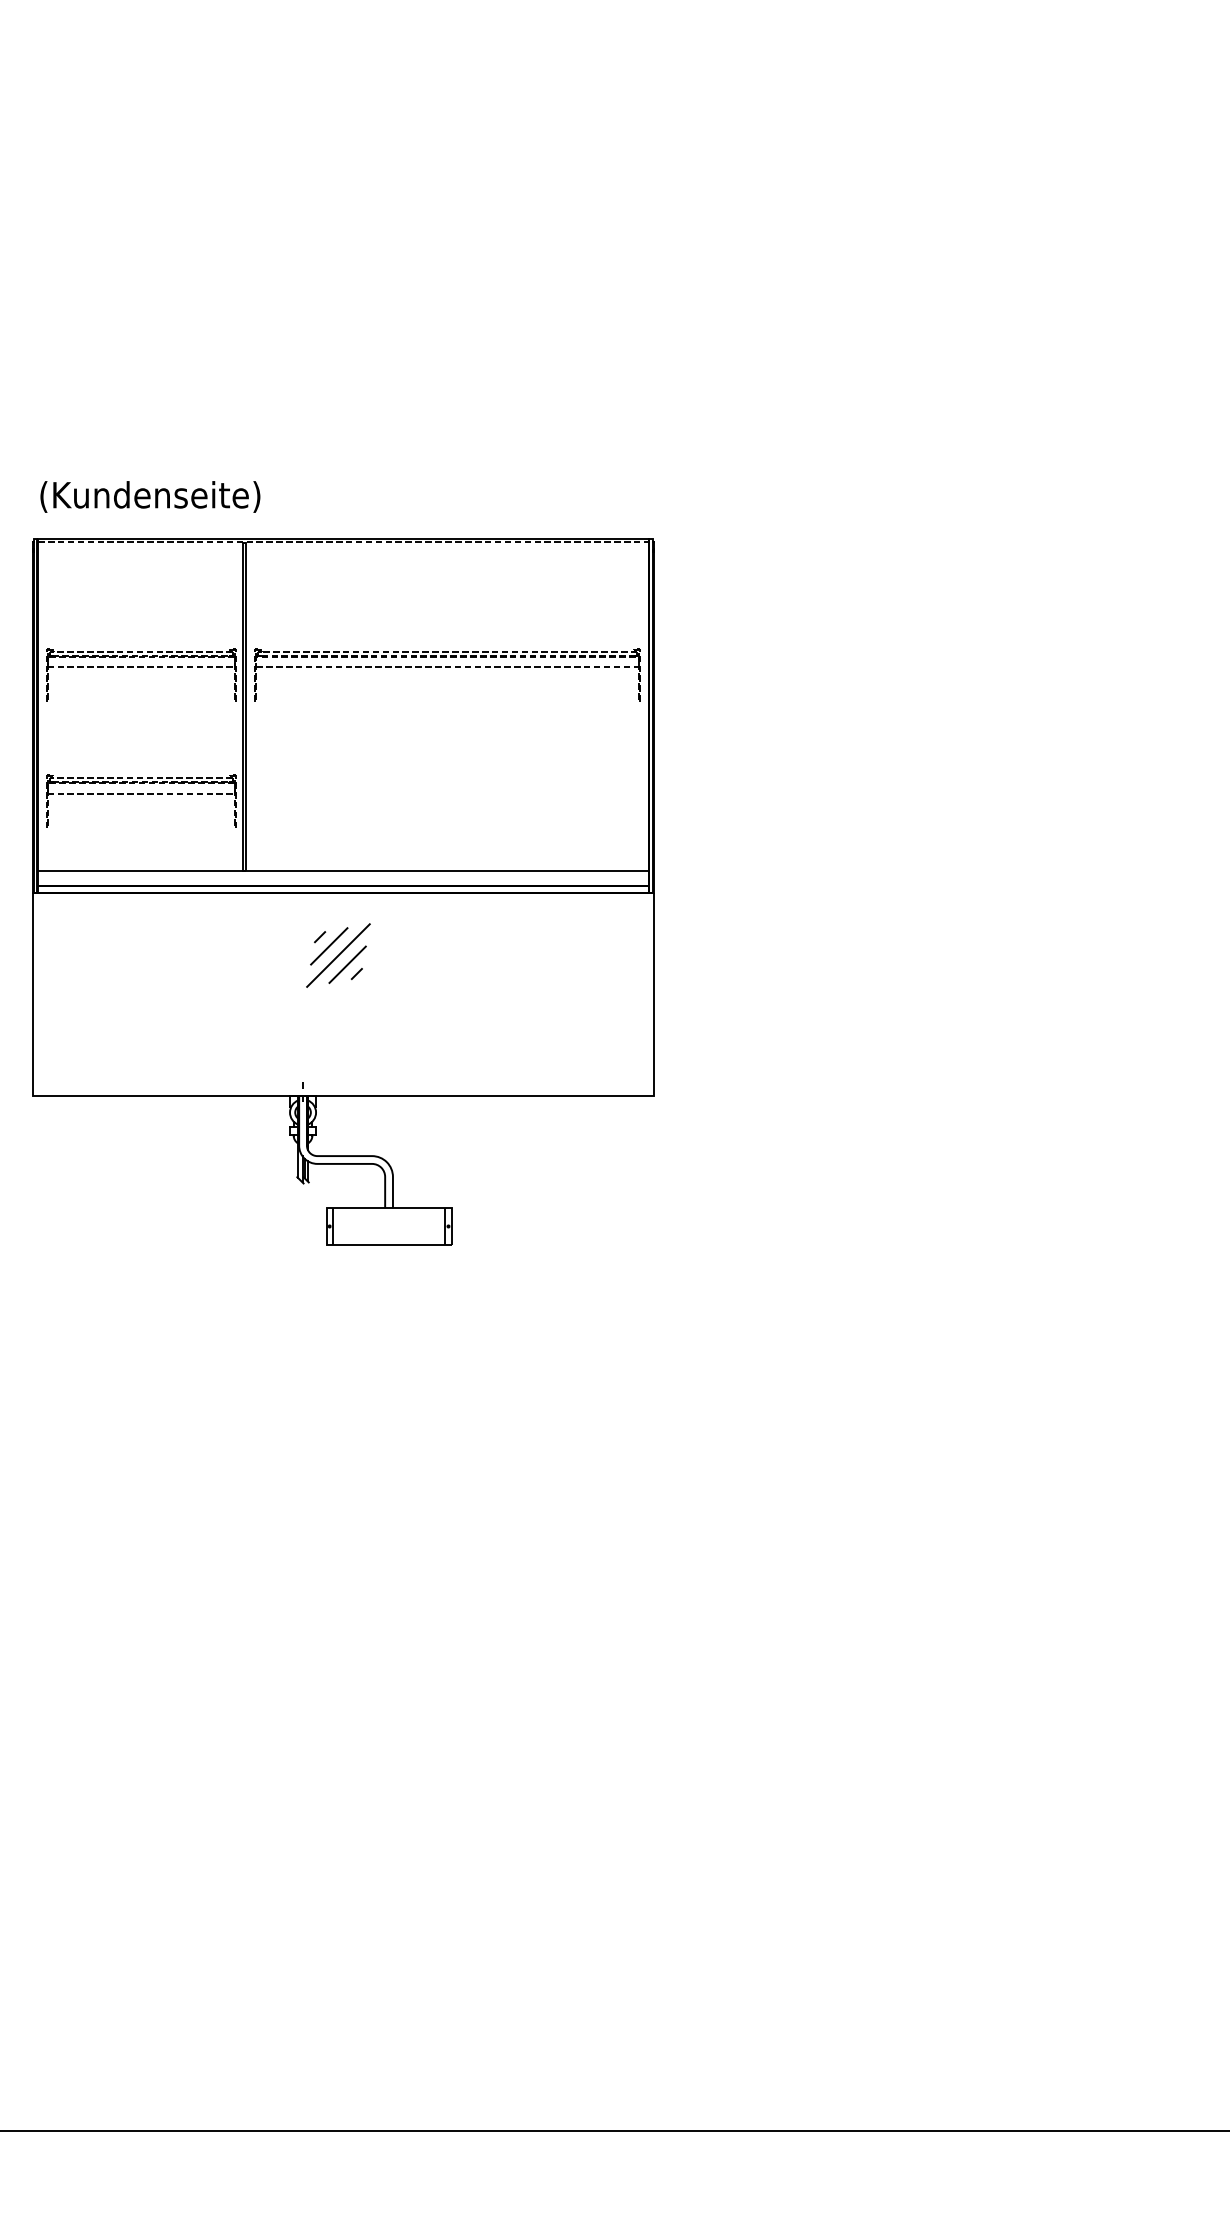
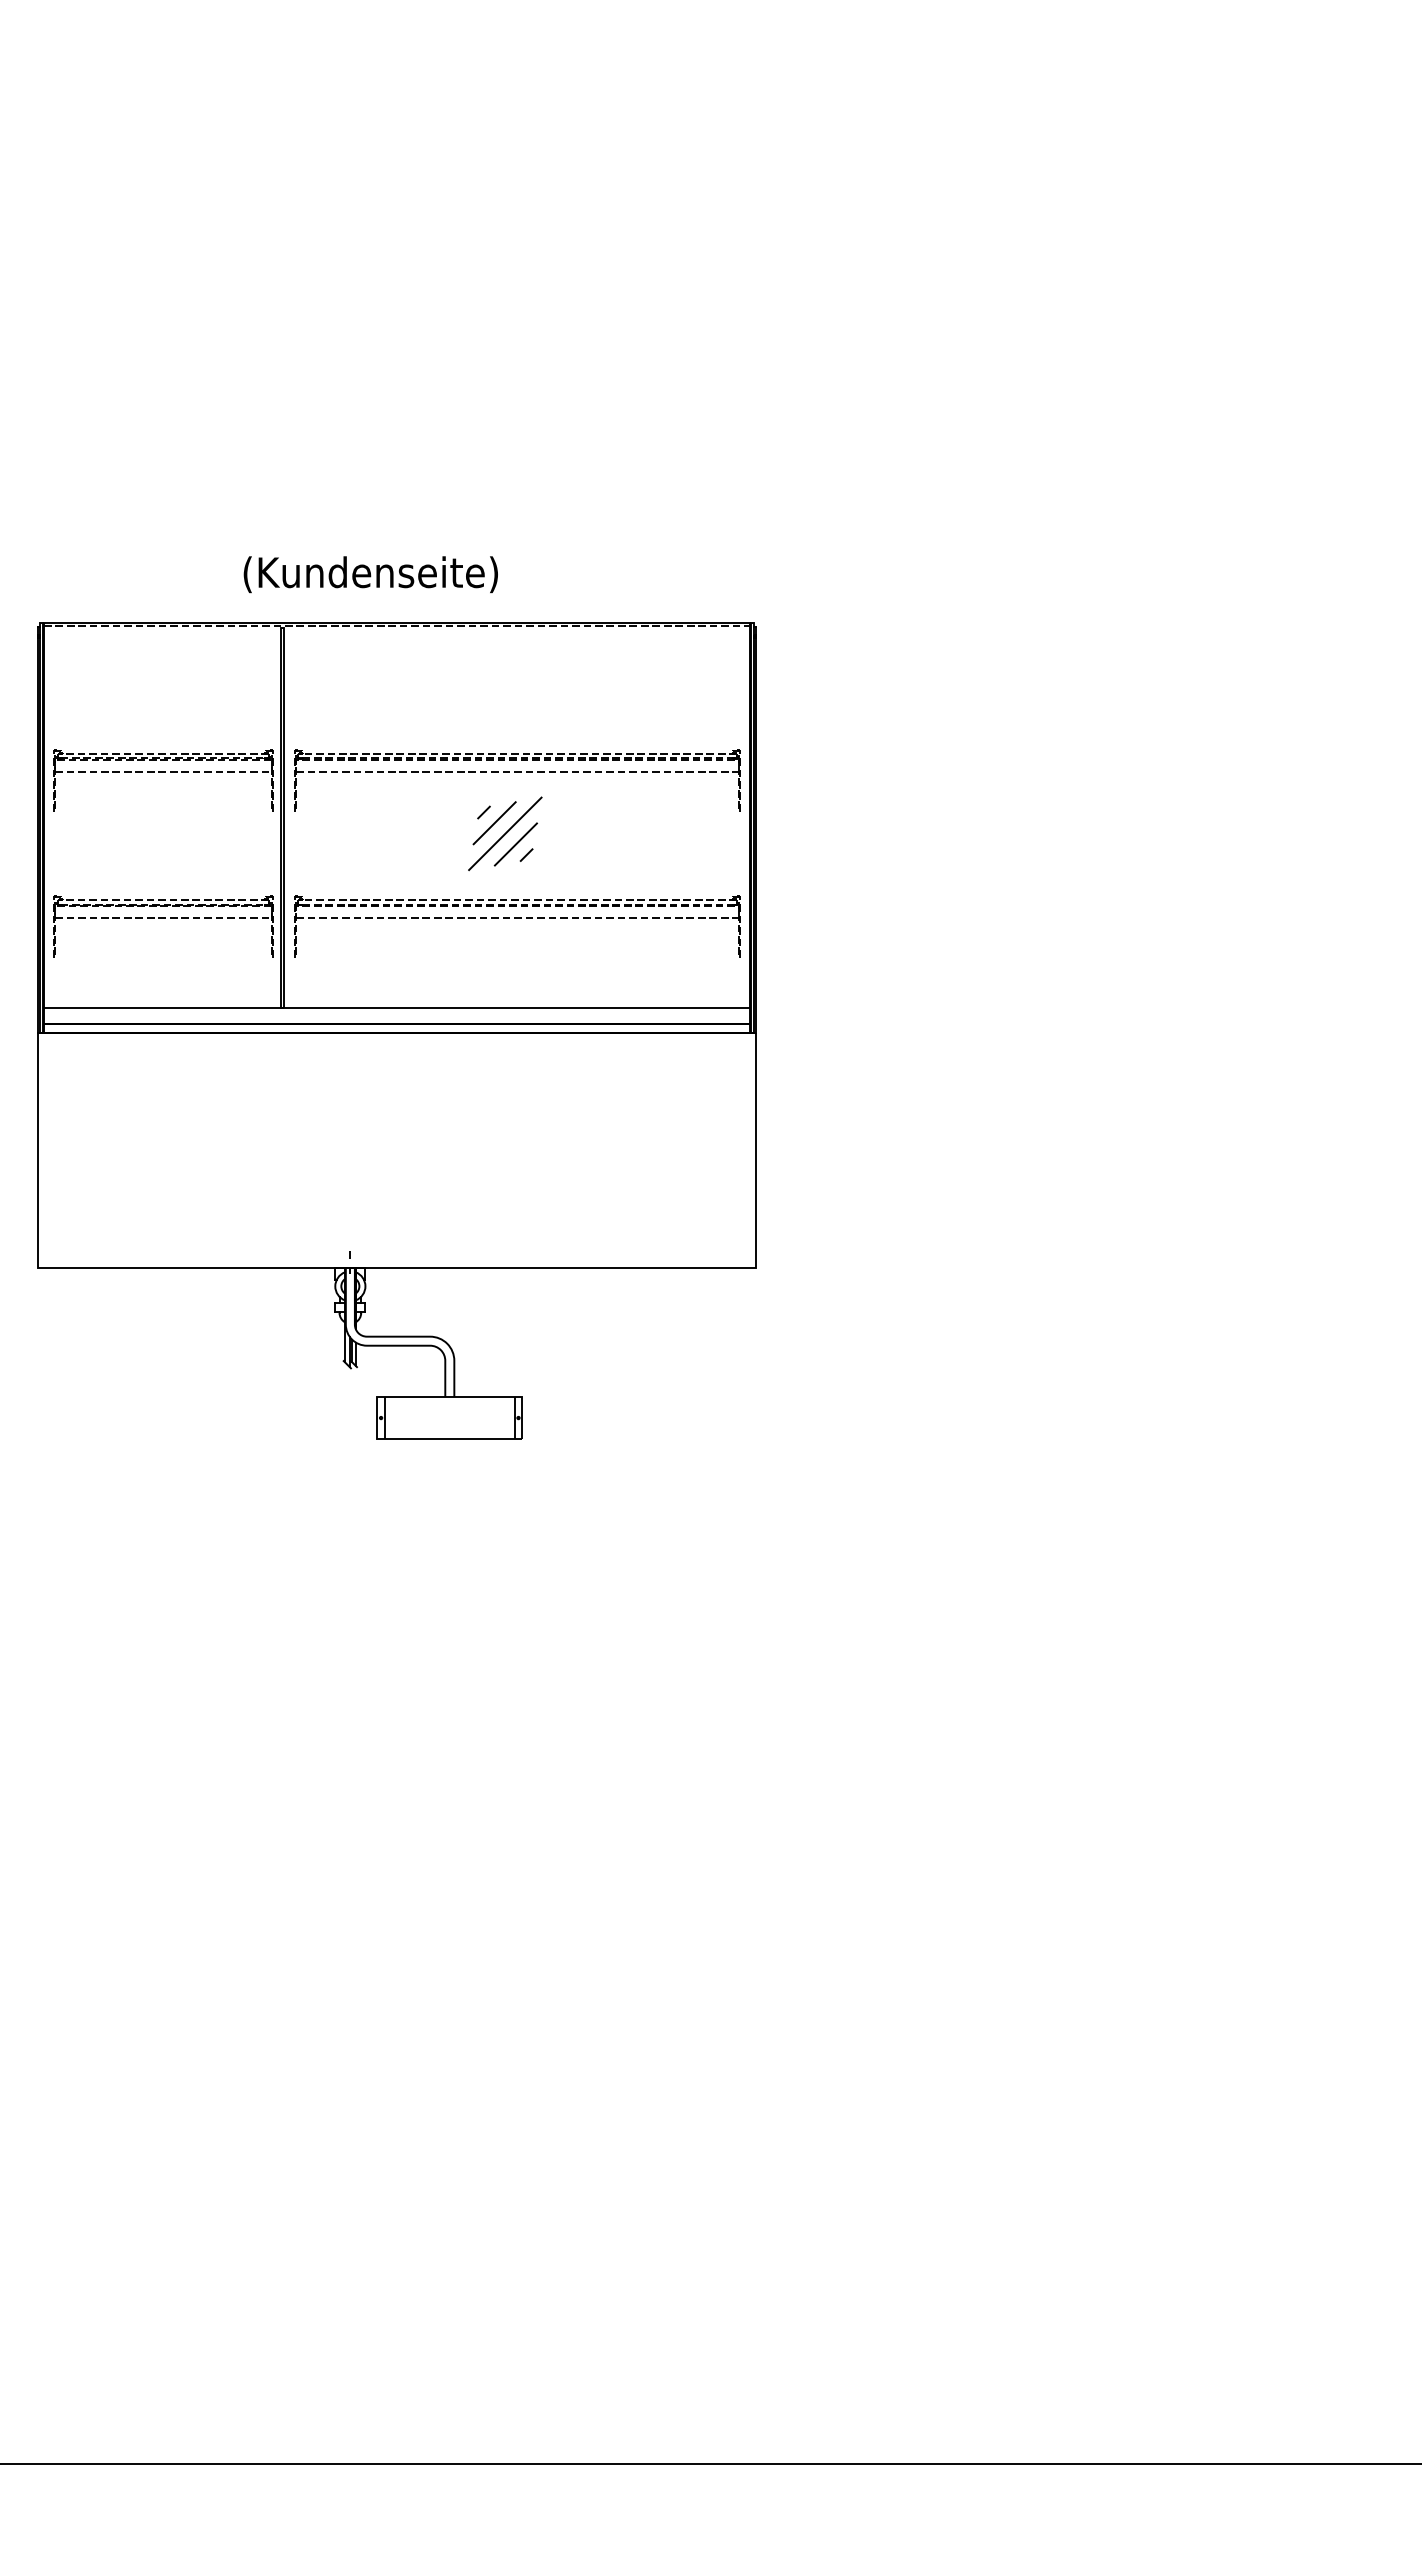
text: (150, 496) -> (370, 574), moved
part: (447, 794) -> (517, 918), added
part: (338, 955) -> (505, 833), moved

